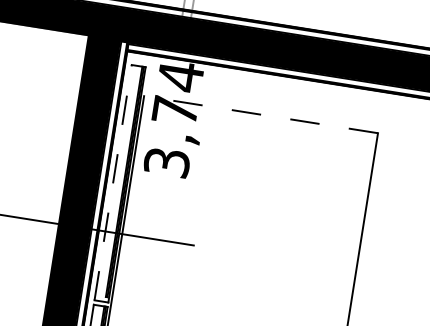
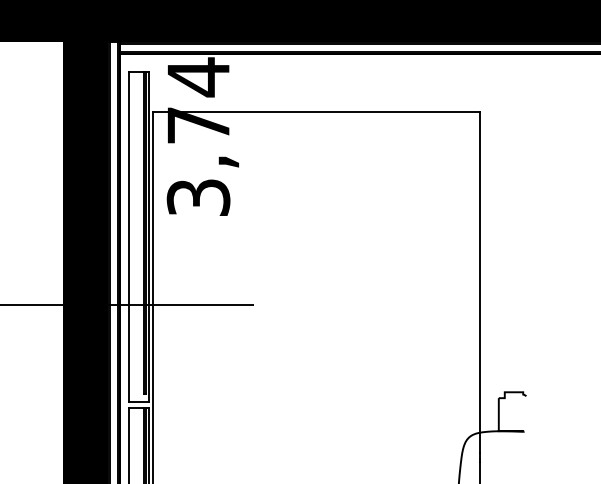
line: (261, 114) -> (316, 111), dashed -> solid
line: (113, 182) -> (129, 236), dashed -> solid

